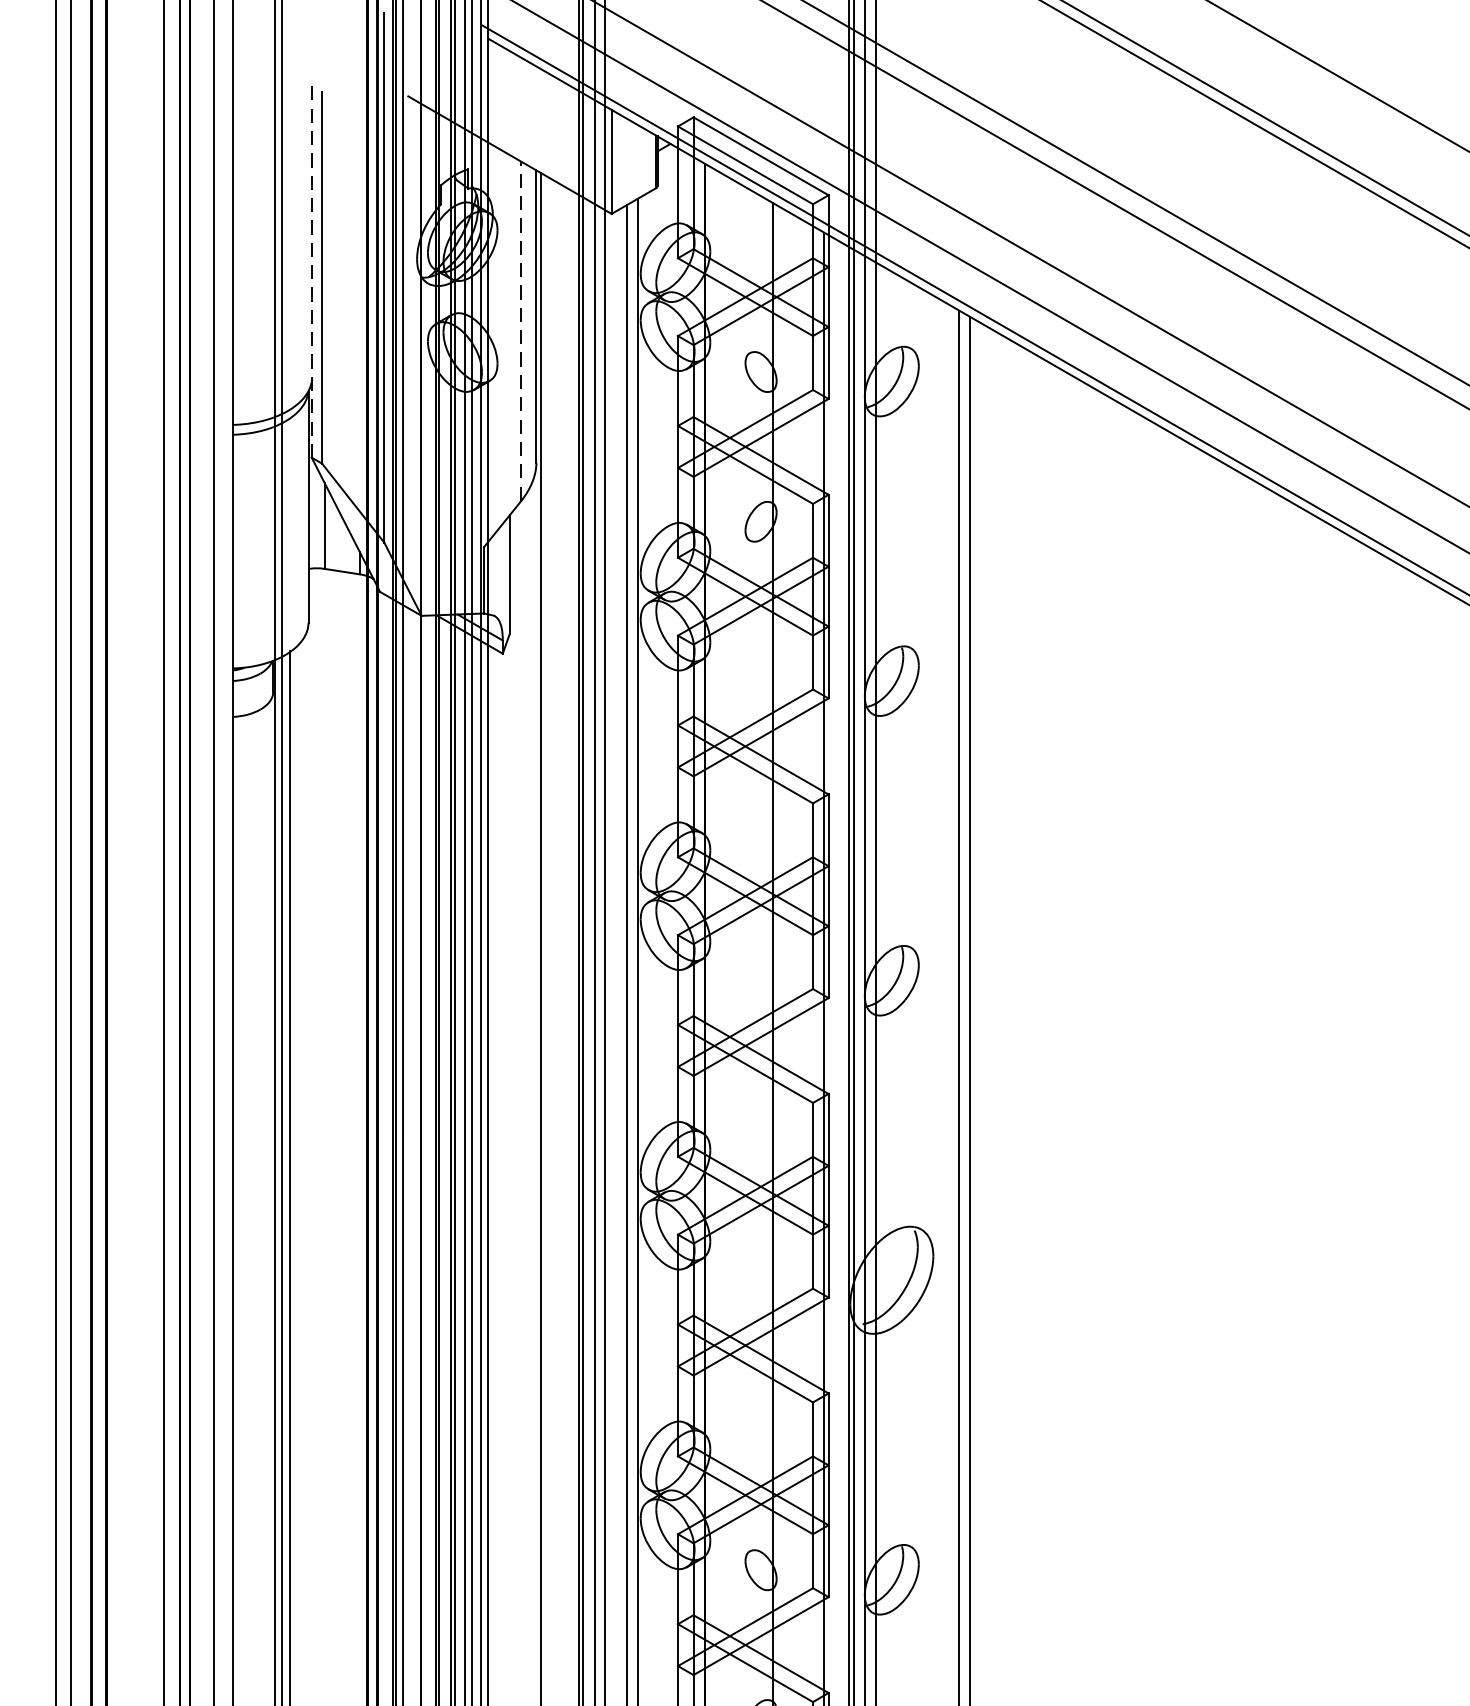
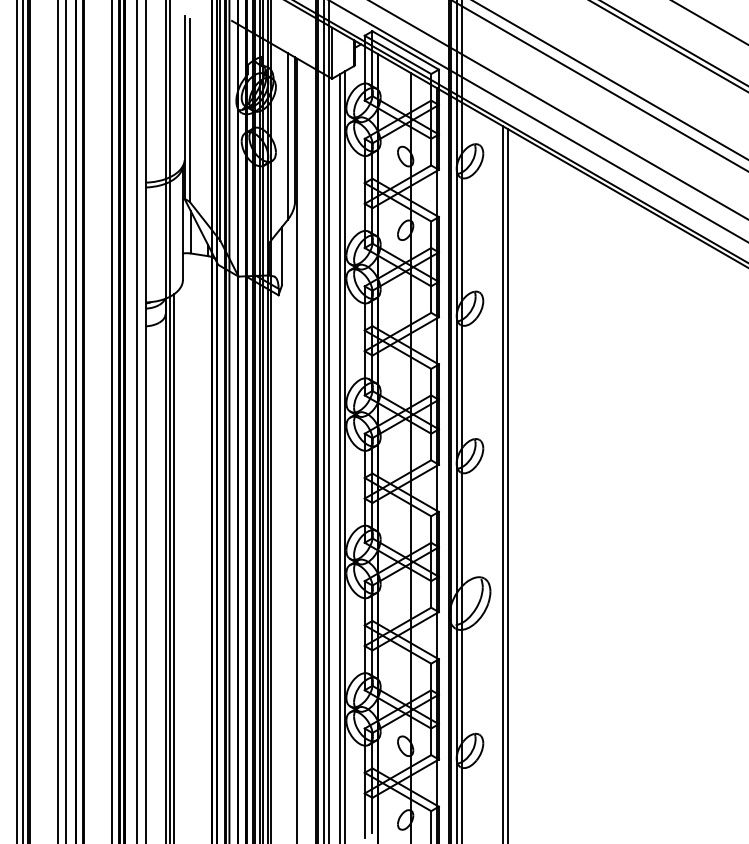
line: (311, 272) -> (184, 107), dashed -> solid
line: (520, 331) -> (287, 136), dashed -> solid

